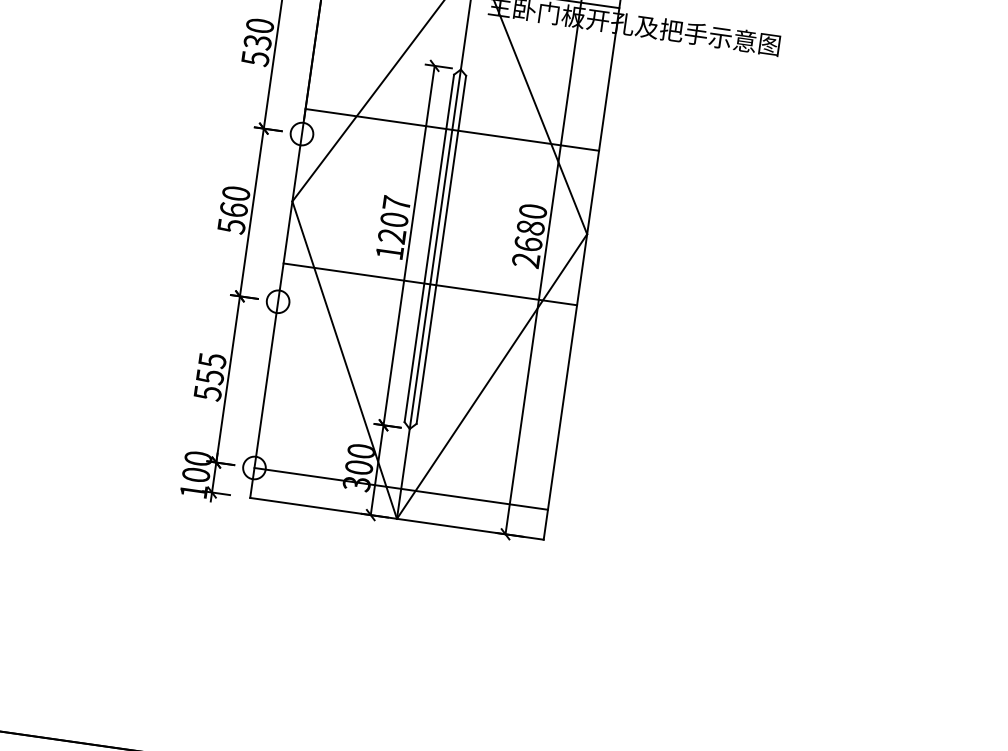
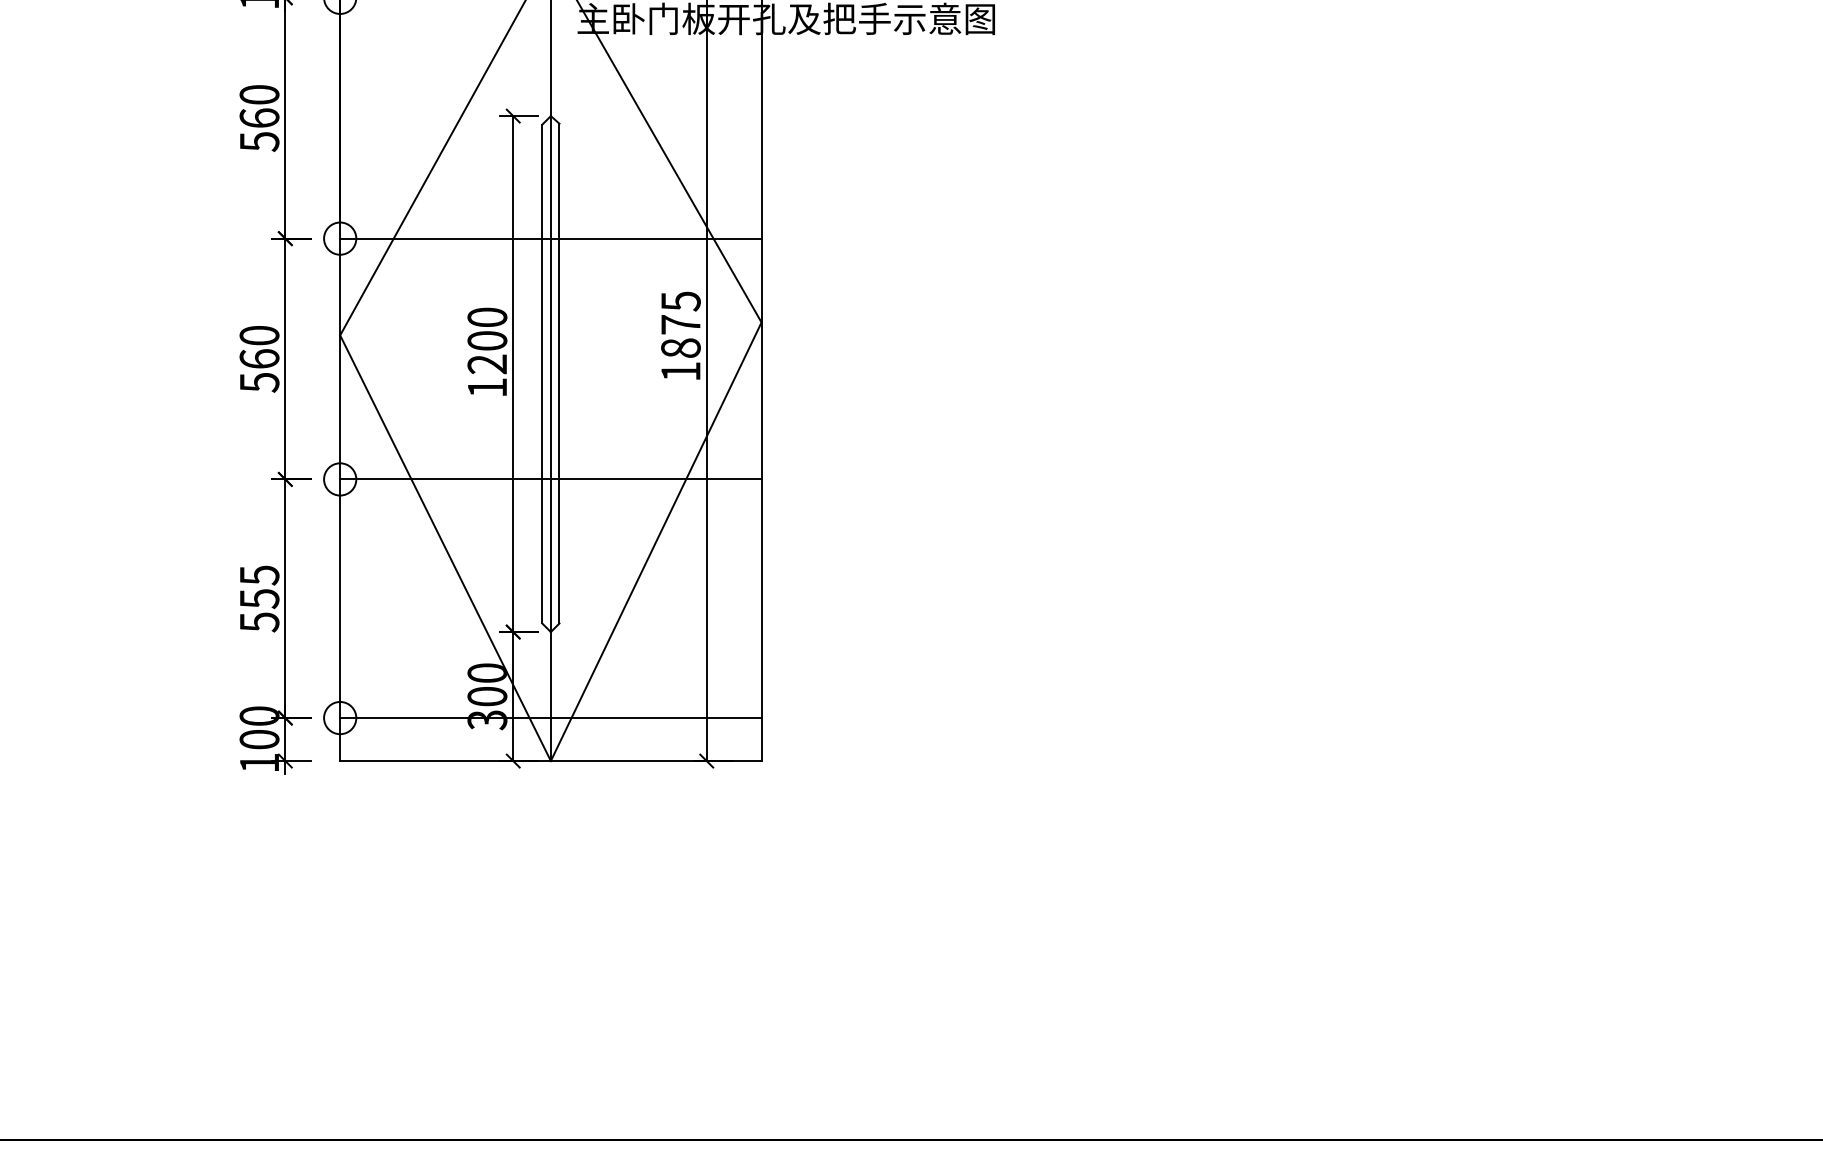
text: (257, 42) -> (259, 118), 530 -> 560
line: (452, 129) -> (550, 238), moved
text: (396, 202) -> (487, 316), 1207 -> 1200
text: (529, 235) -> (680, 336), 2680 -> 1875
line: (430, 284) -> (550, 479), moved

